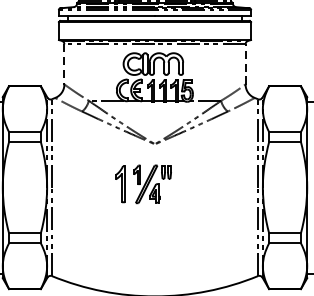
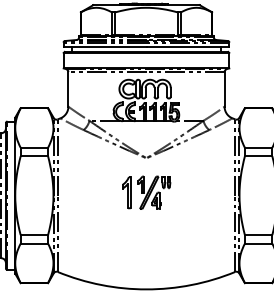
line: (245, 63) -> (224, 88), dashed -> solid
line: (64, 64) -> (68, 89), dashed -> solid
part: (143, 183) -> (146, 192), moved

